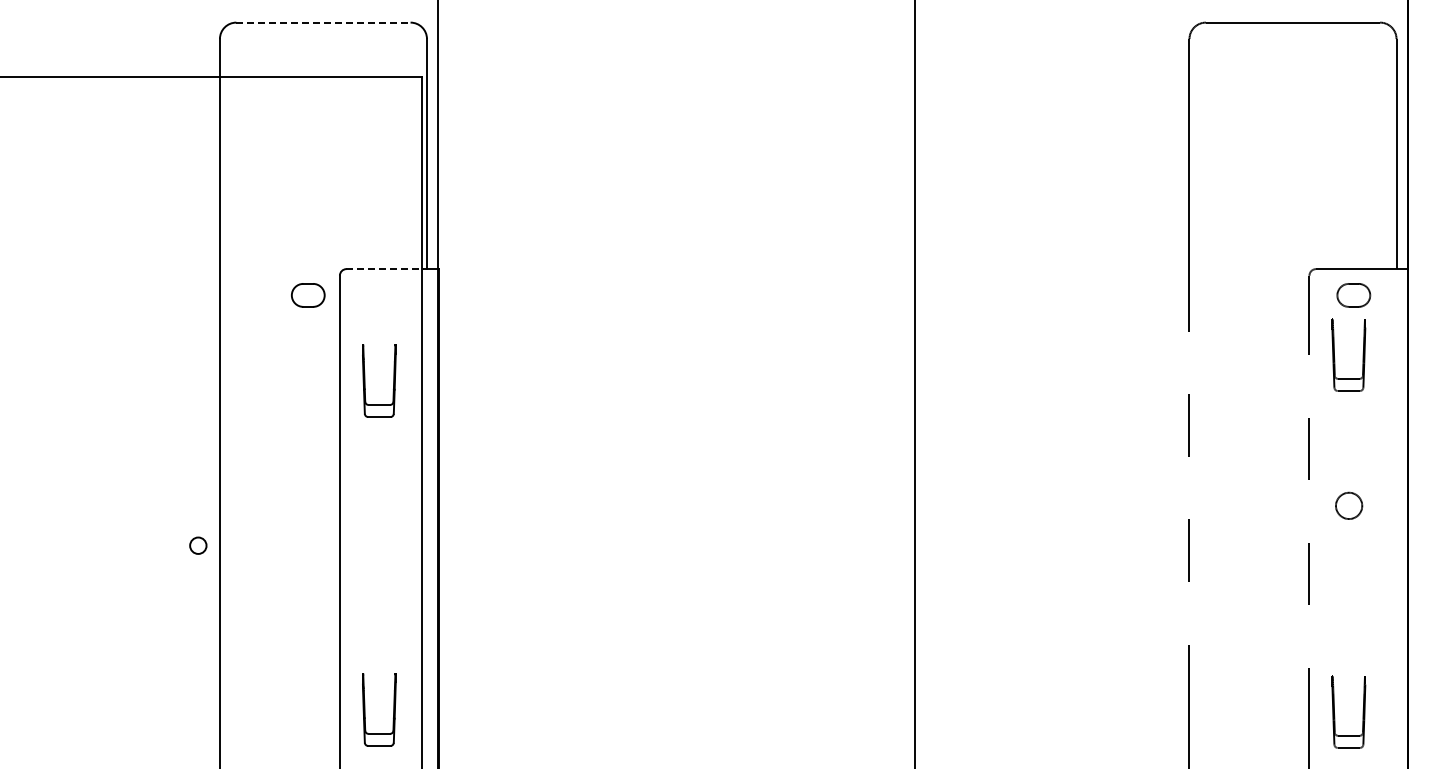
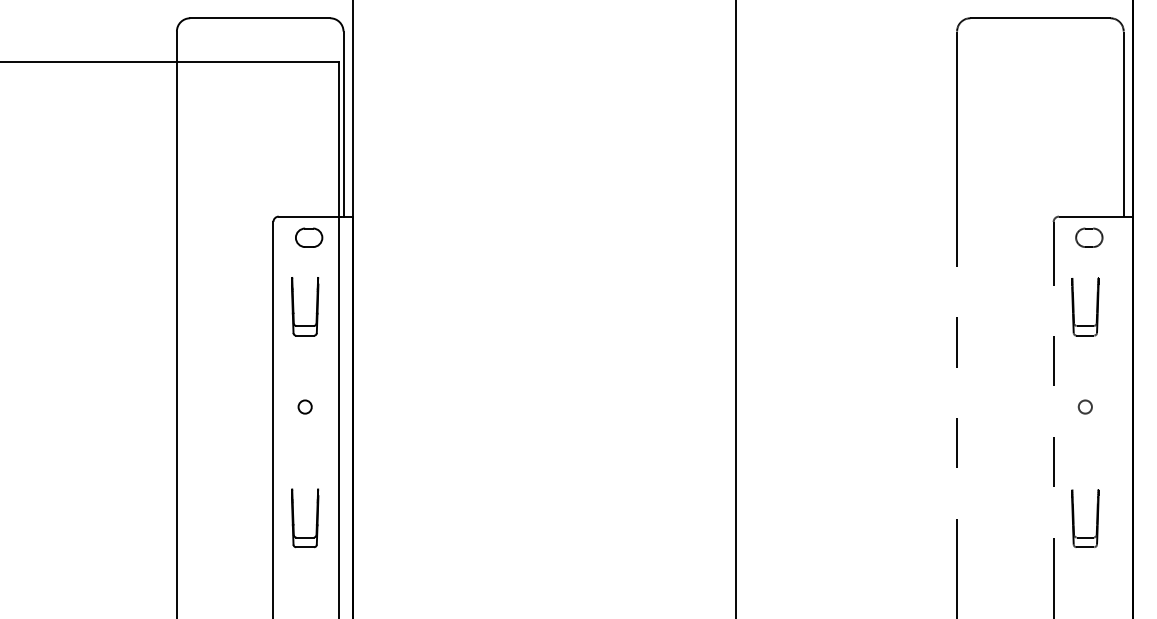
line: (323, 22) -> (260, 18), dashed -> solid
line: (385, 269) -> (310, 216), dashed -> solid
part: (308, 295) -> (309, 237), moved
part: (1335, 358) -> (1074, 309), moved
circle: (1348, 505) -> (1085, 406), size x0.62
circle: (198, 545) -> (305, 406), moved
part: (365, 709) -> (294, 517), moved
part: (1335, 715) -> (1074, 521), moved

